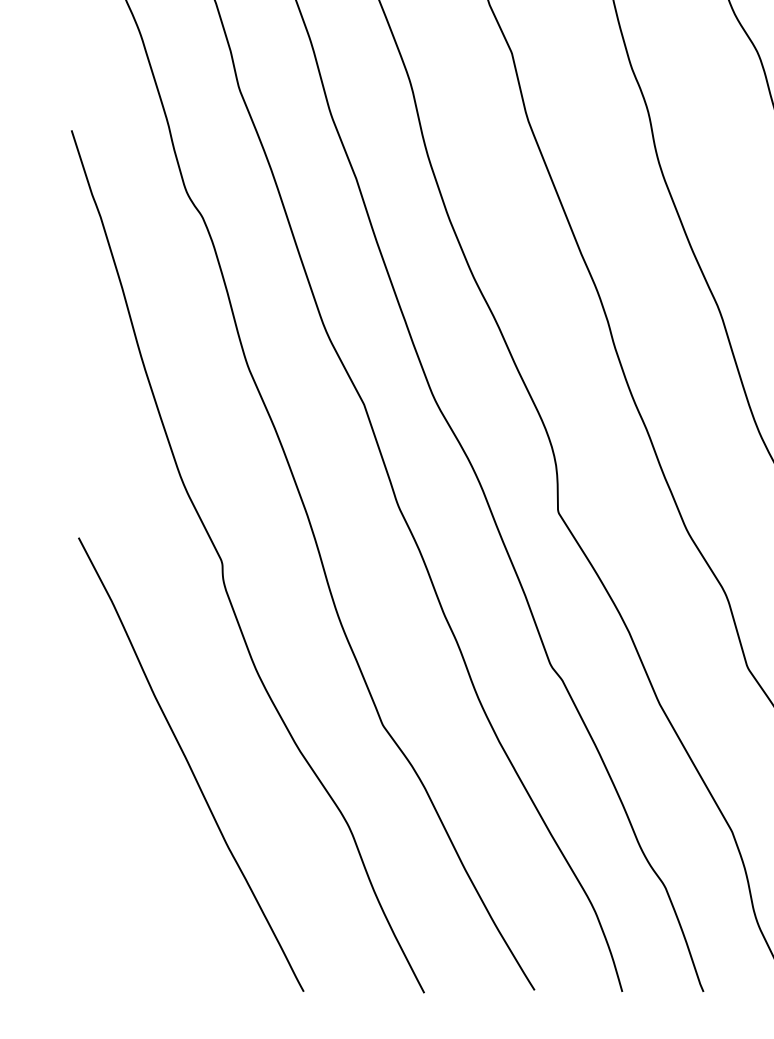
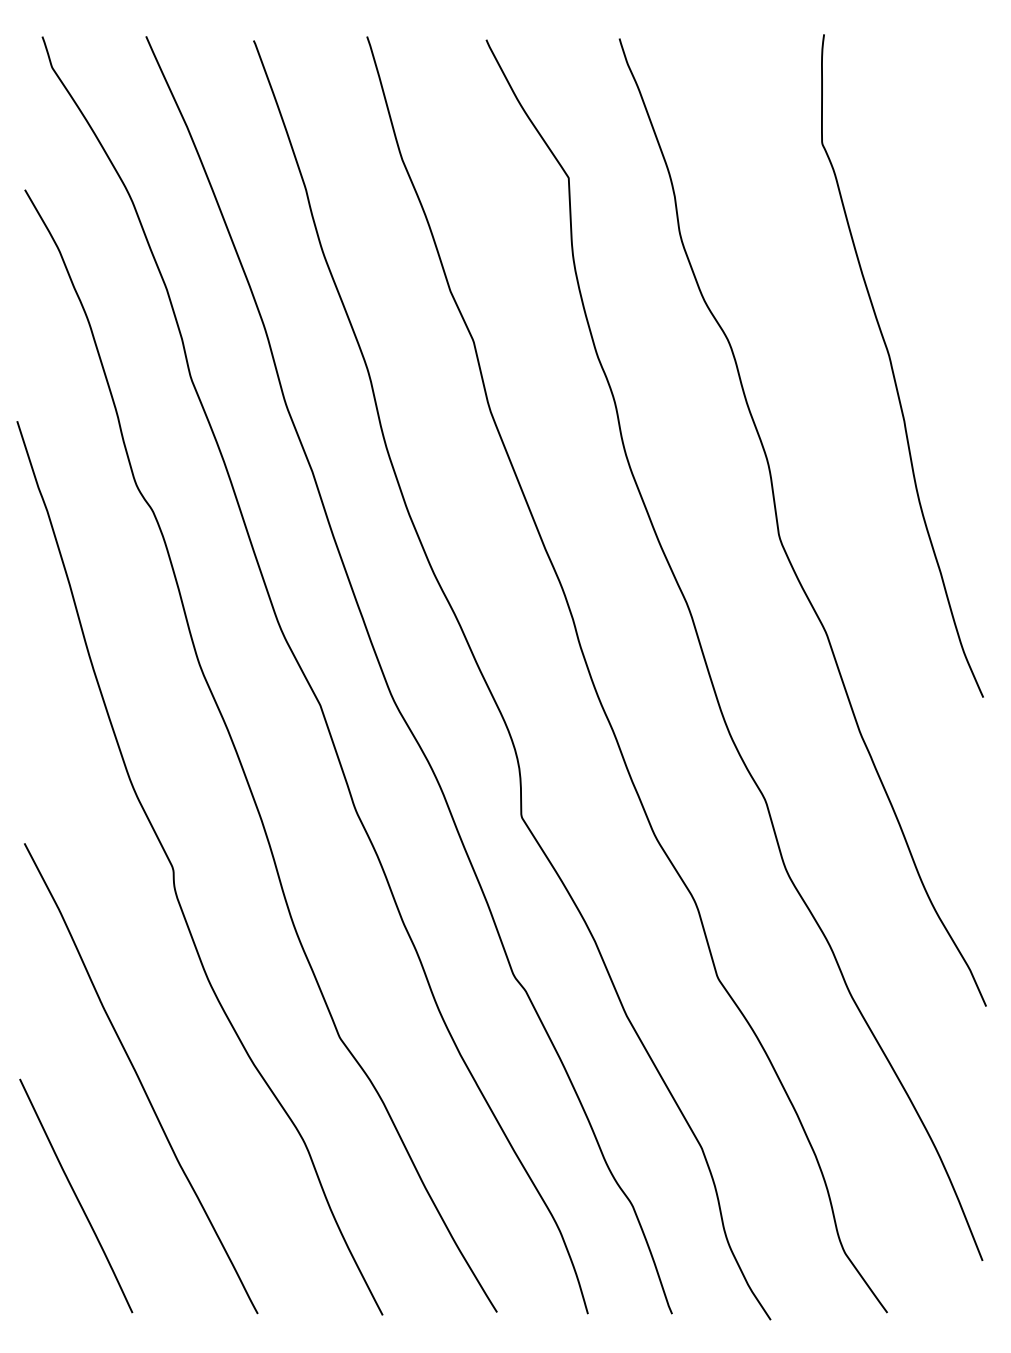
curve: (128, 877) -> (76, 1195), added

